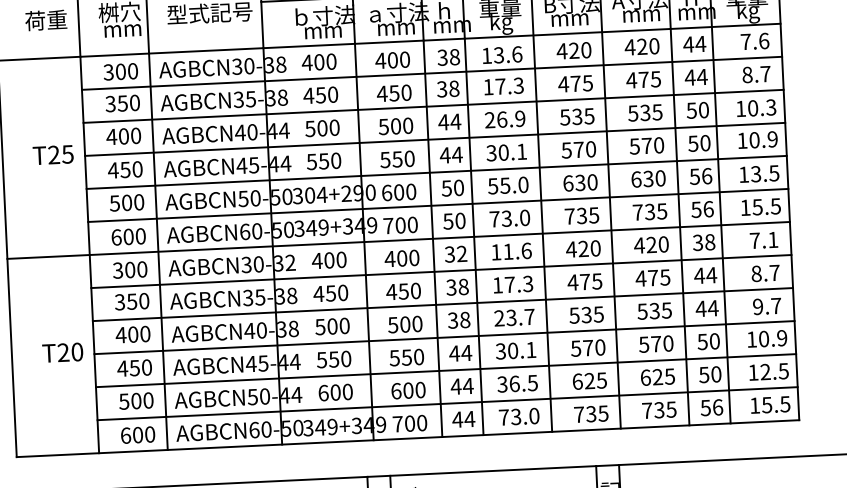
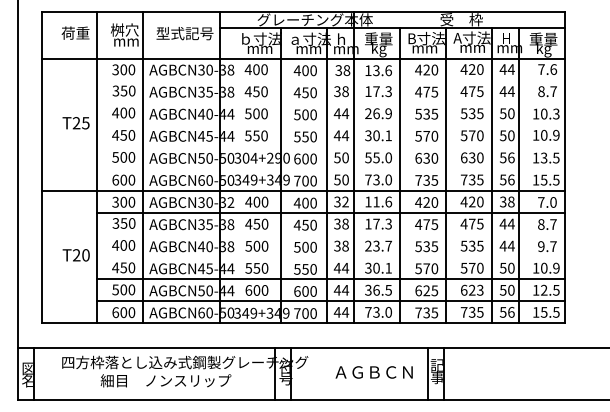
line: (432, 73) -> (331, 80), removed
line: (433, 106) -> (331, 102), removed
line: (435, 138) -> (331, 124), removed
line: (437, 171) -> (331, 146), removed
line: (438, 204) -> (331, 168), removed
text: (773, 240) -> (553, 202), 7.1 -> 7.0
line: (443, 305) -> (331, 235), removed
line: (444, 337) -> (331, 257), removed
text: (670, 373) -> (480, 288), 625 -> 623

